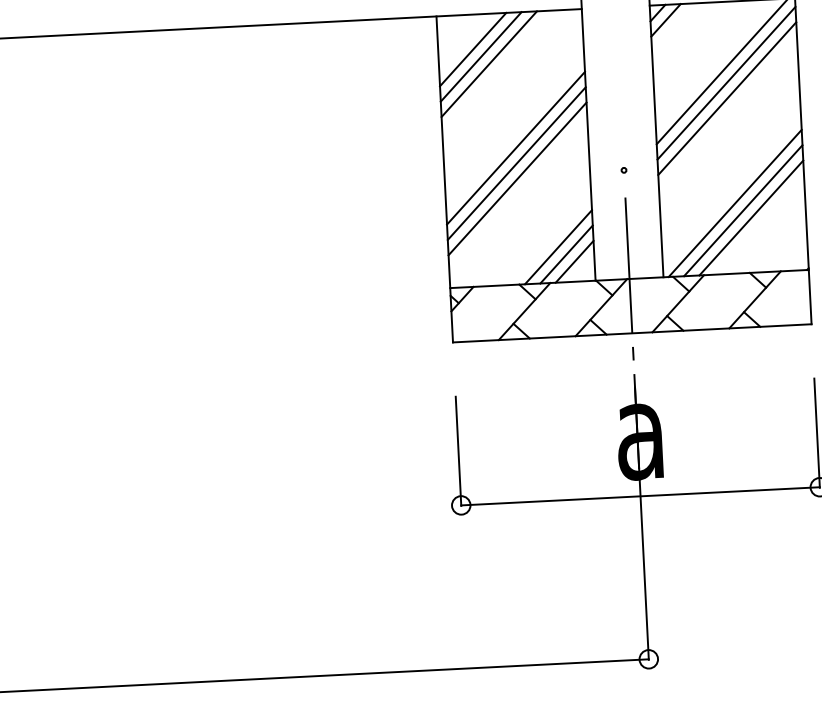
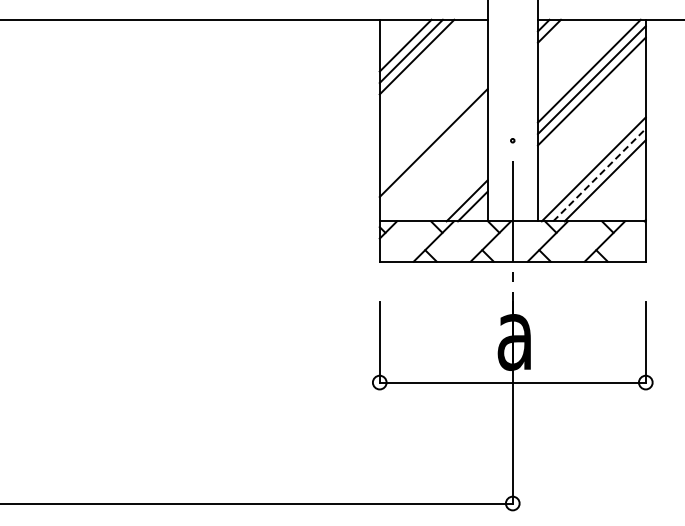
line: (515, 148) -> (433, 120), removed
line: (516, 163) -> (433, 131), removed
line: (743, 209) -> (599, 174), solid -> dashed
line: (558, 246) -> (461, 194), removed

